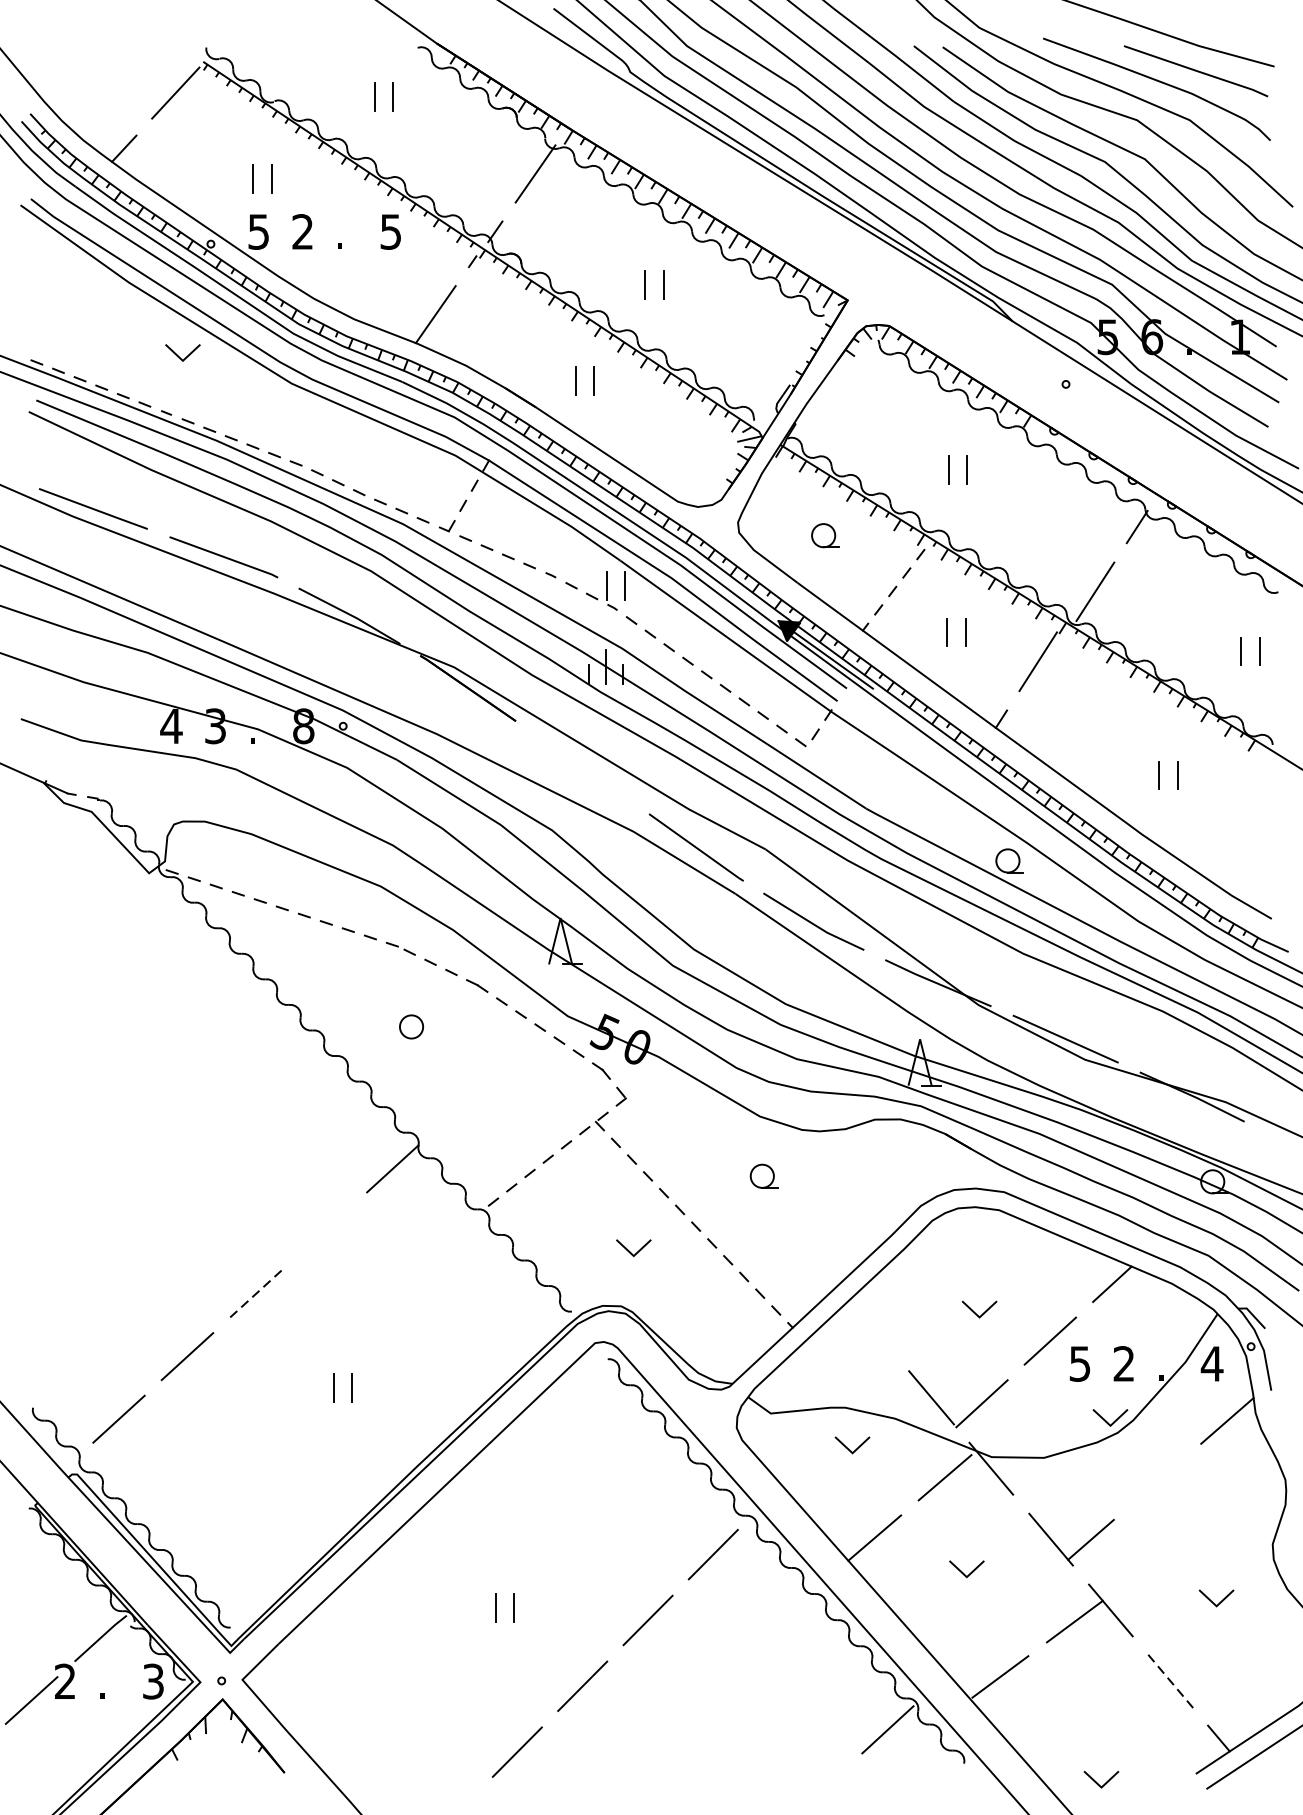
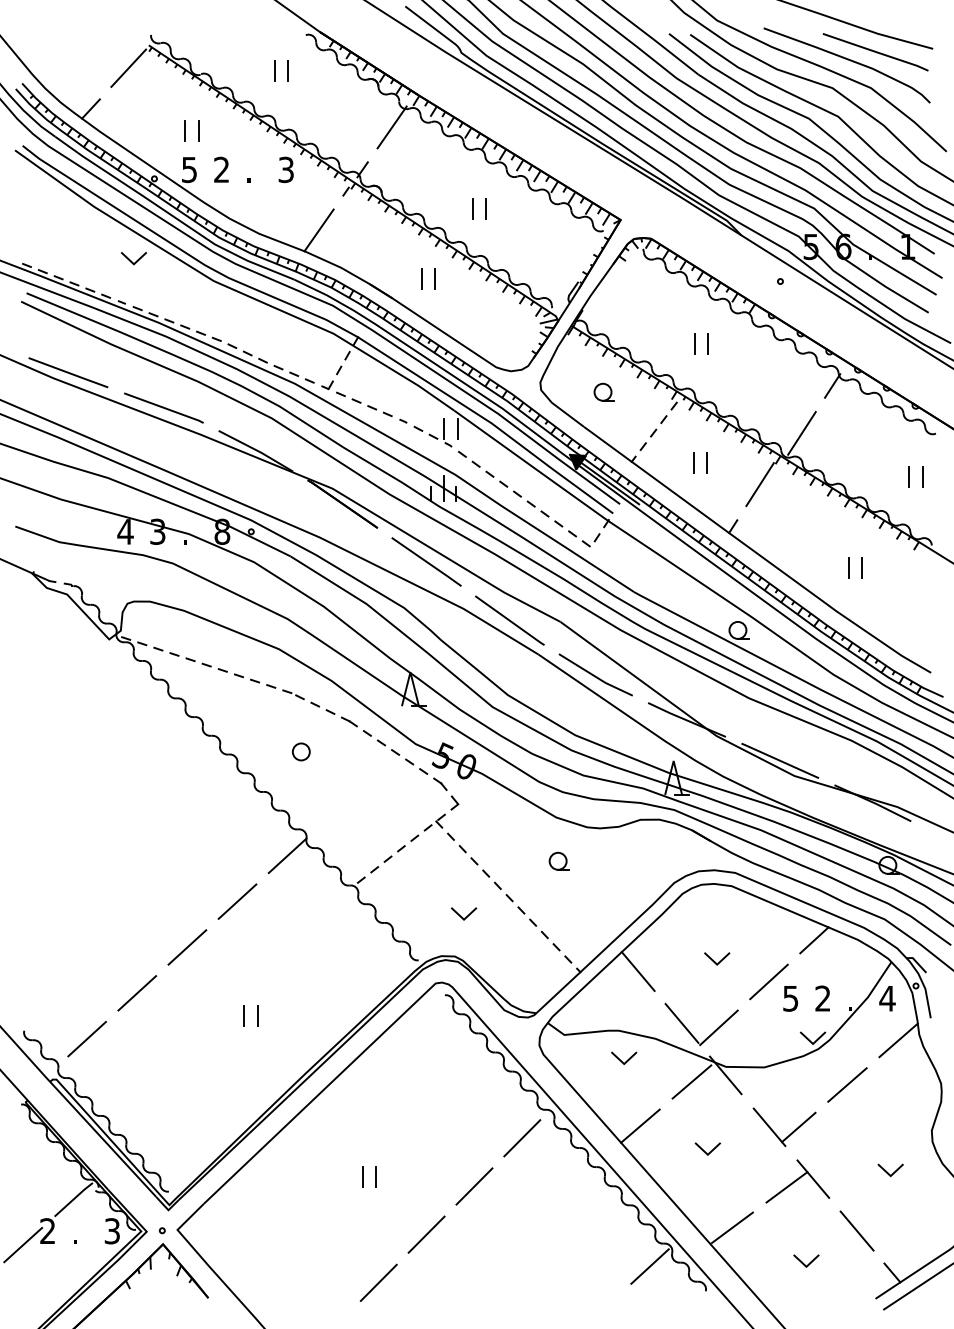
text: (391, 231) -> (286, 169), 5 -> 3
line: (582, 766) -> (426, 561), added
line: (324, 1231) -> (237, 901), added
line: (256, 1294) -> (187, 947), dashed -> solid
line: (870, 1326) -> (637, 971), added
line: (1157, 1481) -> (847, 1084), added
line: (1171, 1681) -> (857, 1231), dashed -> solid
line: (1097, 1781) -> (803, 1262), moved

